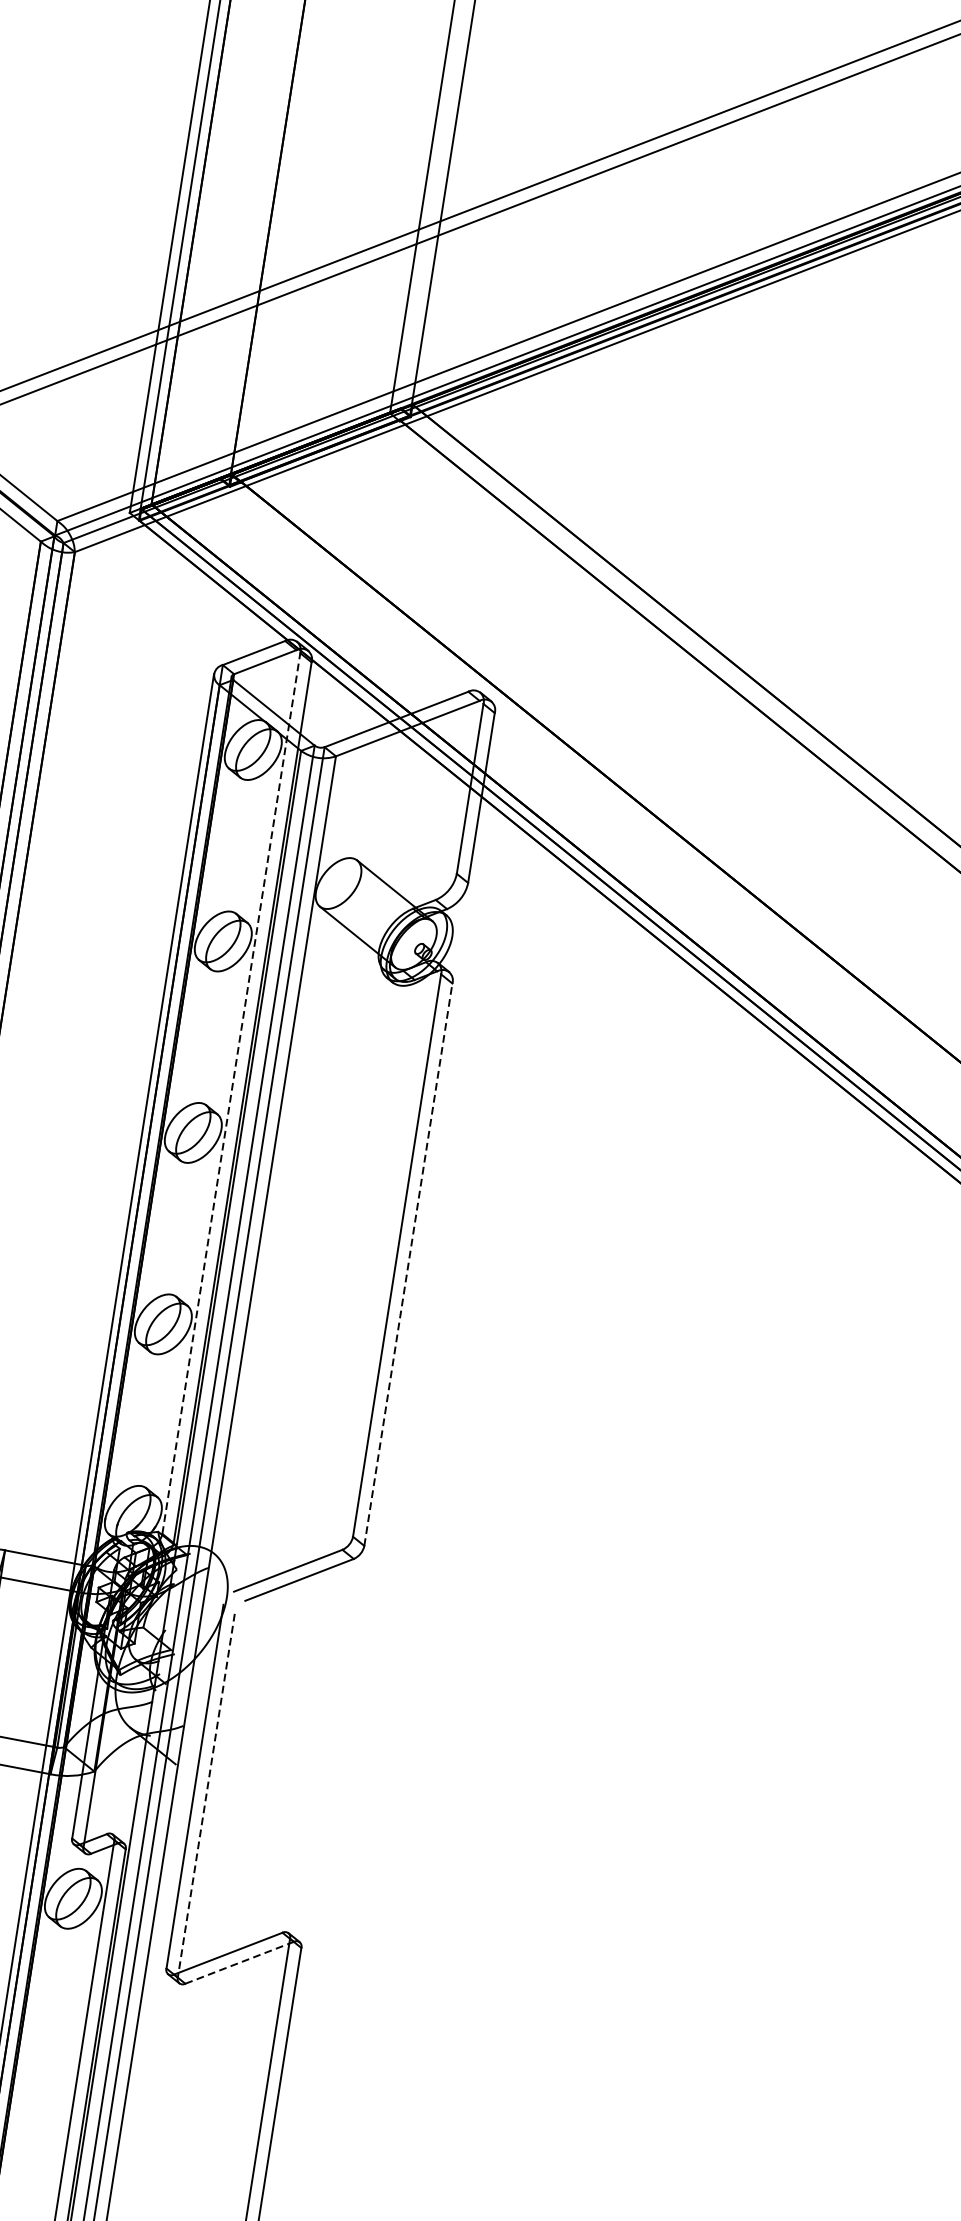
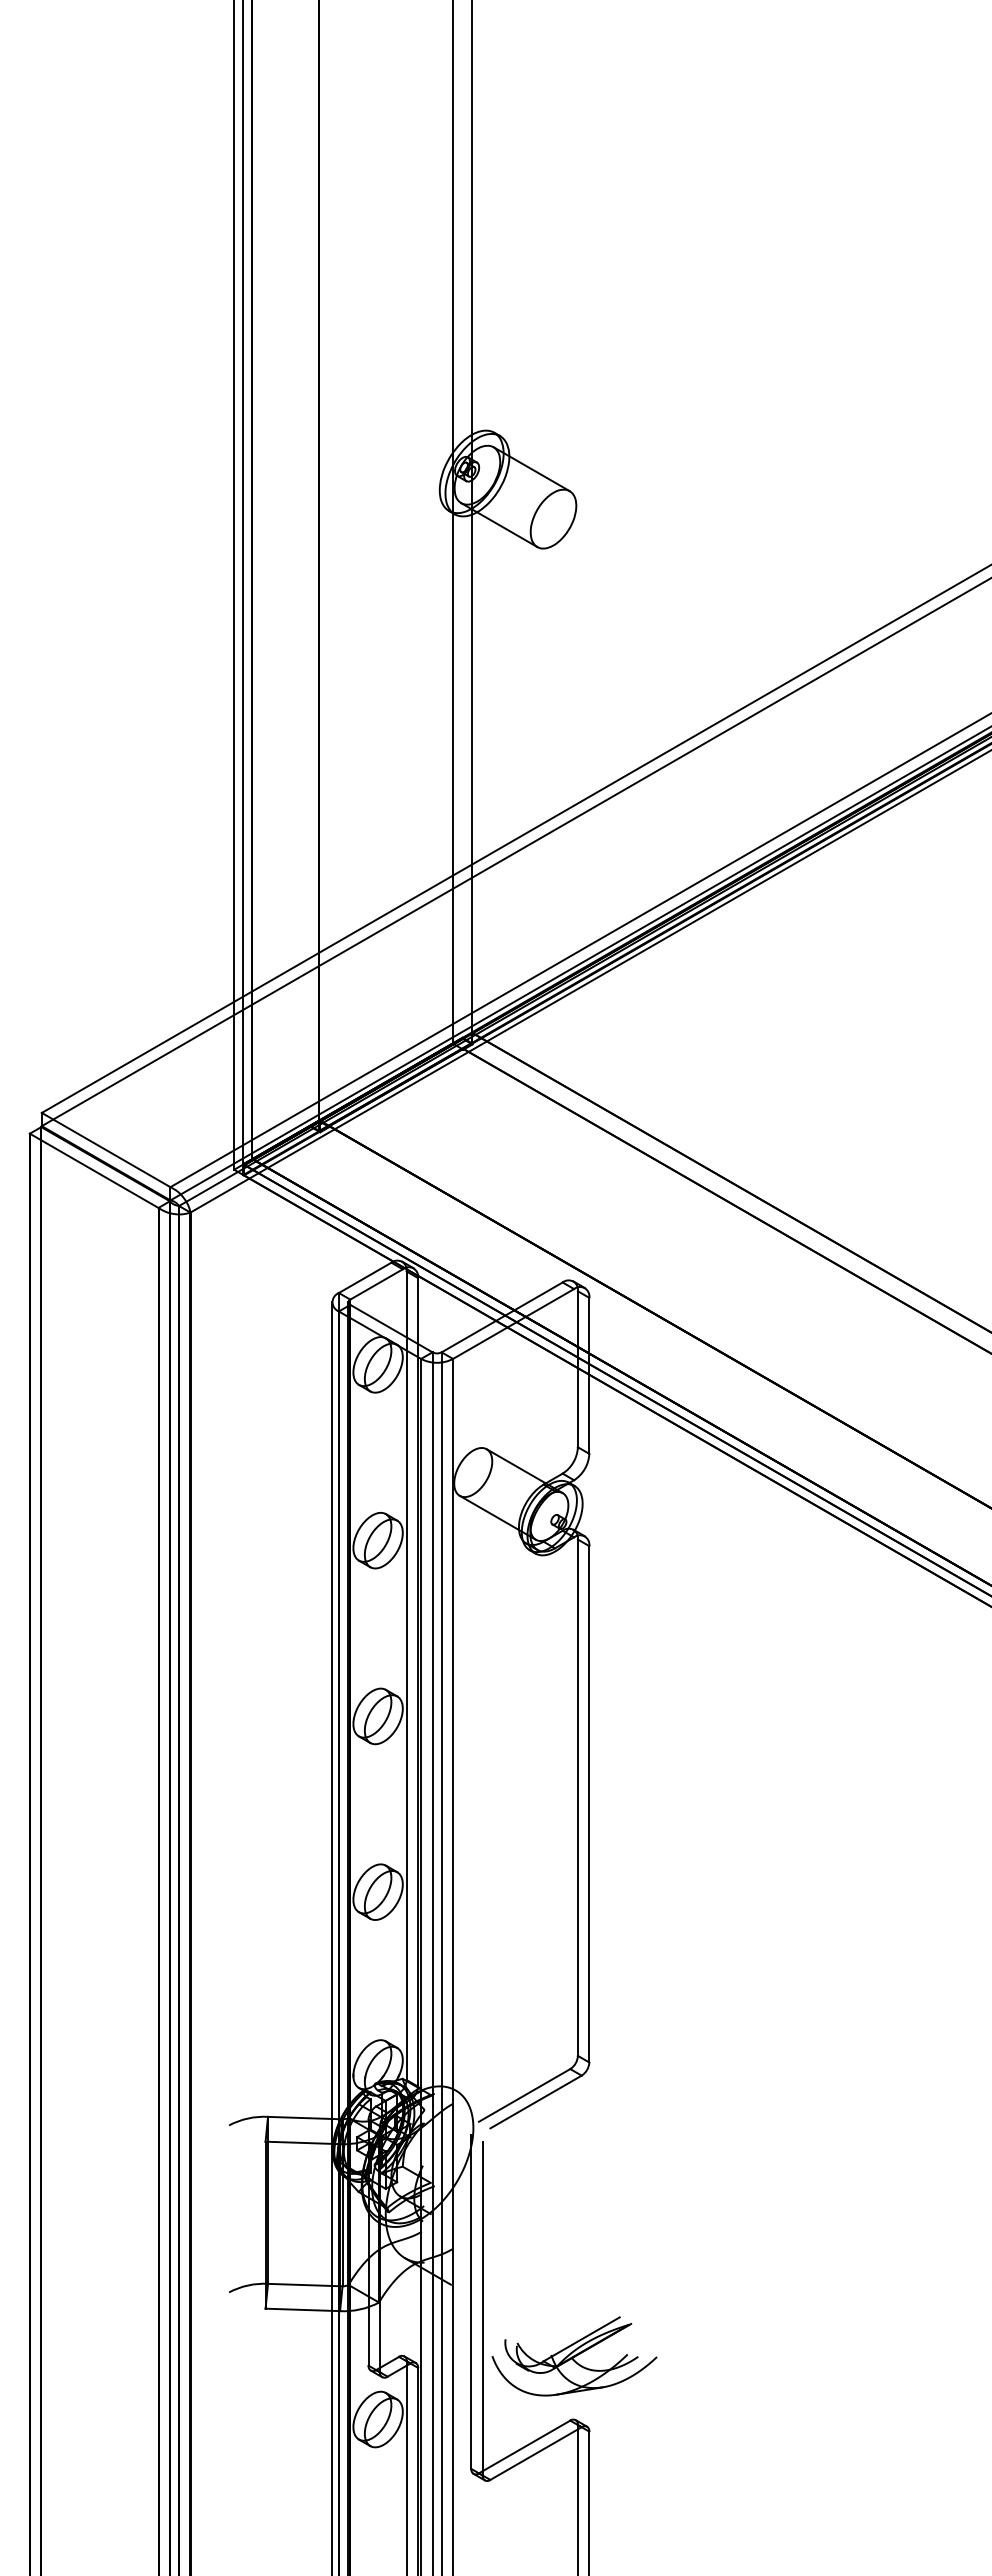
line: (231, 1093) -> (406, 1675), dashed -> solid
line: (408, 1263) -> (589, 1803), dashed -> solid
line: (206, 1795) -> (482, 2308), dashed -> solid
part: (298, 1863) -> (574, 2356), added
line: (240, 1962) -> (536, 2453), dashed -> solid

